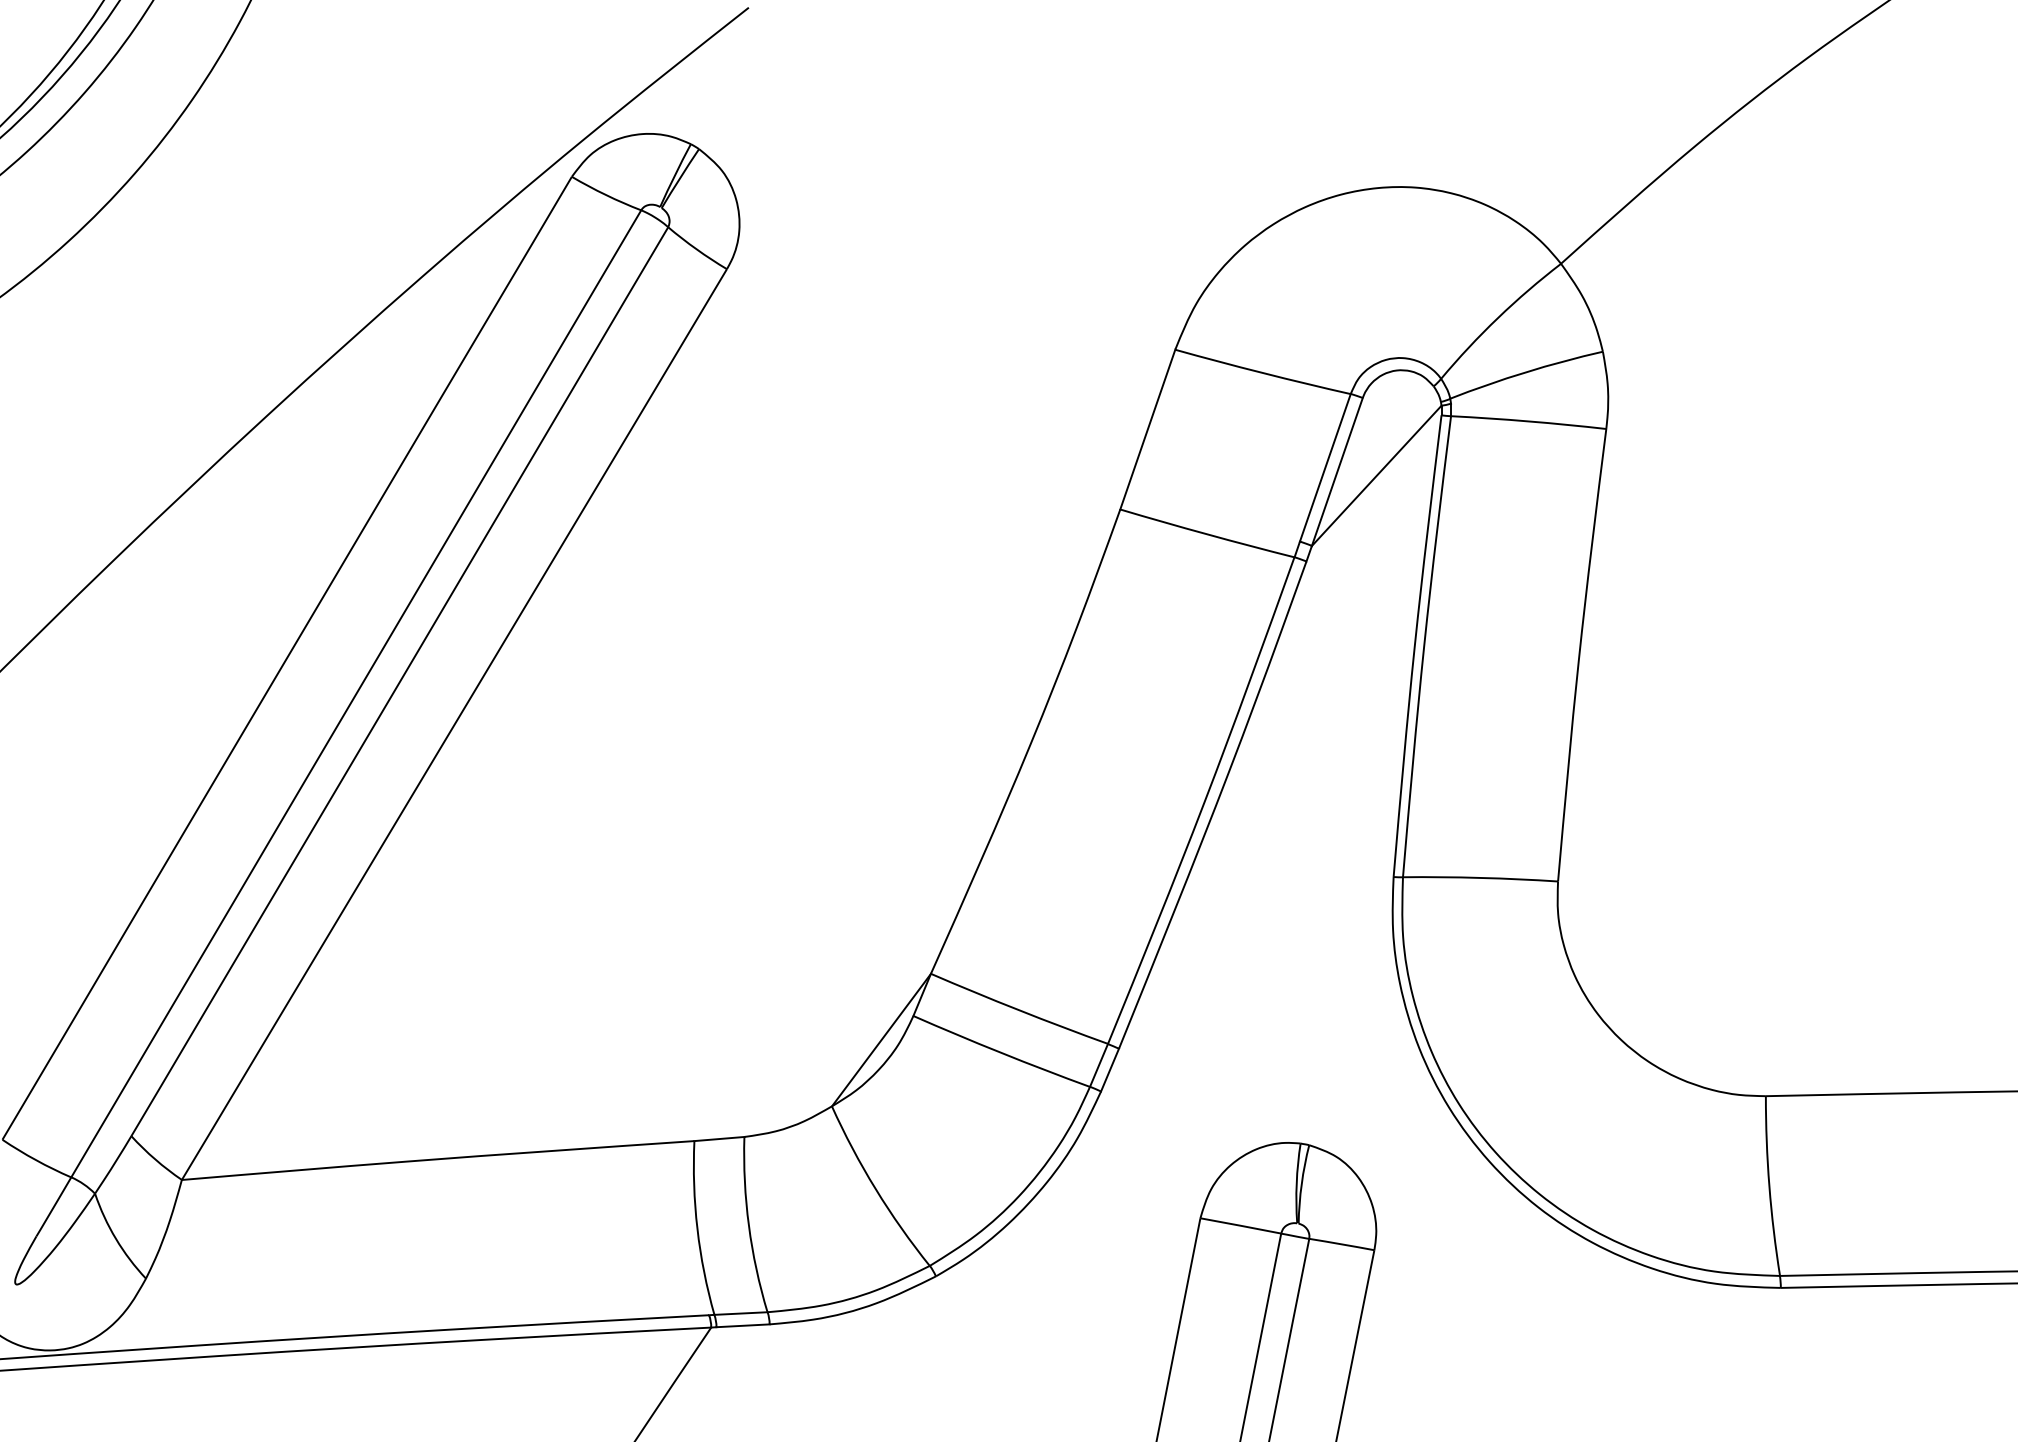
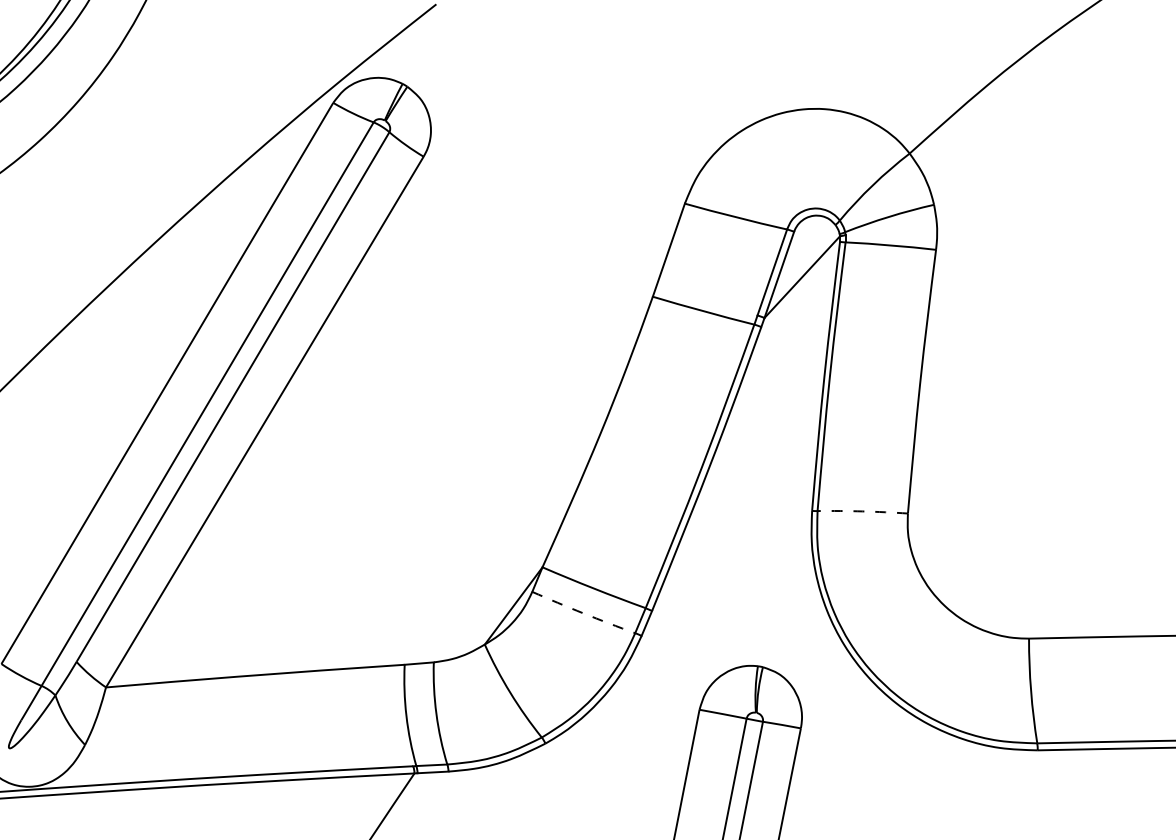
arc: (1480, 878) -> (862, 511), solid -> dashed
arc: (1001, 1053) -> (583, 613), solid -> dashed

